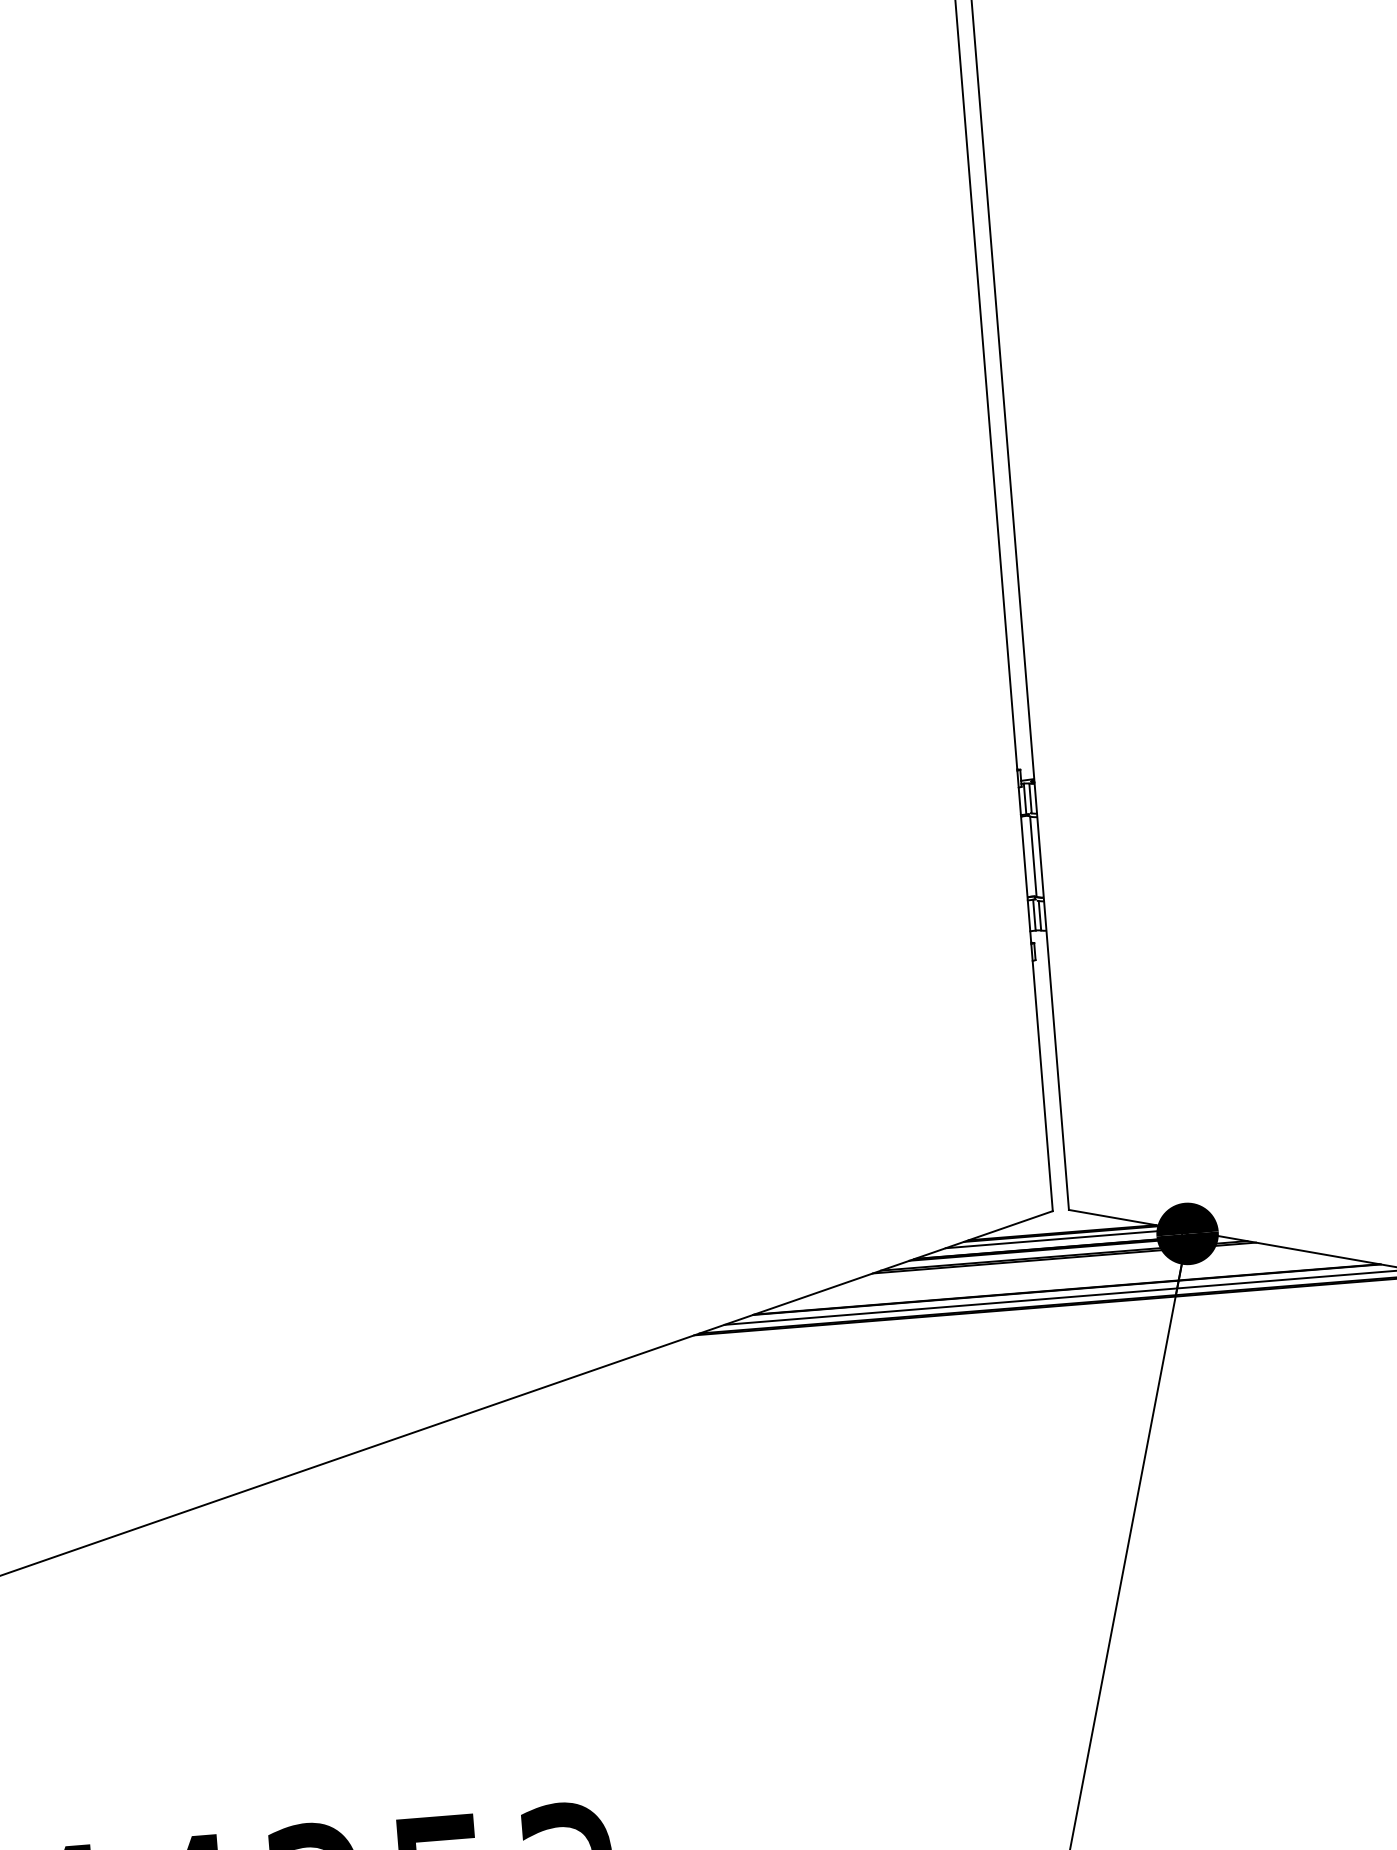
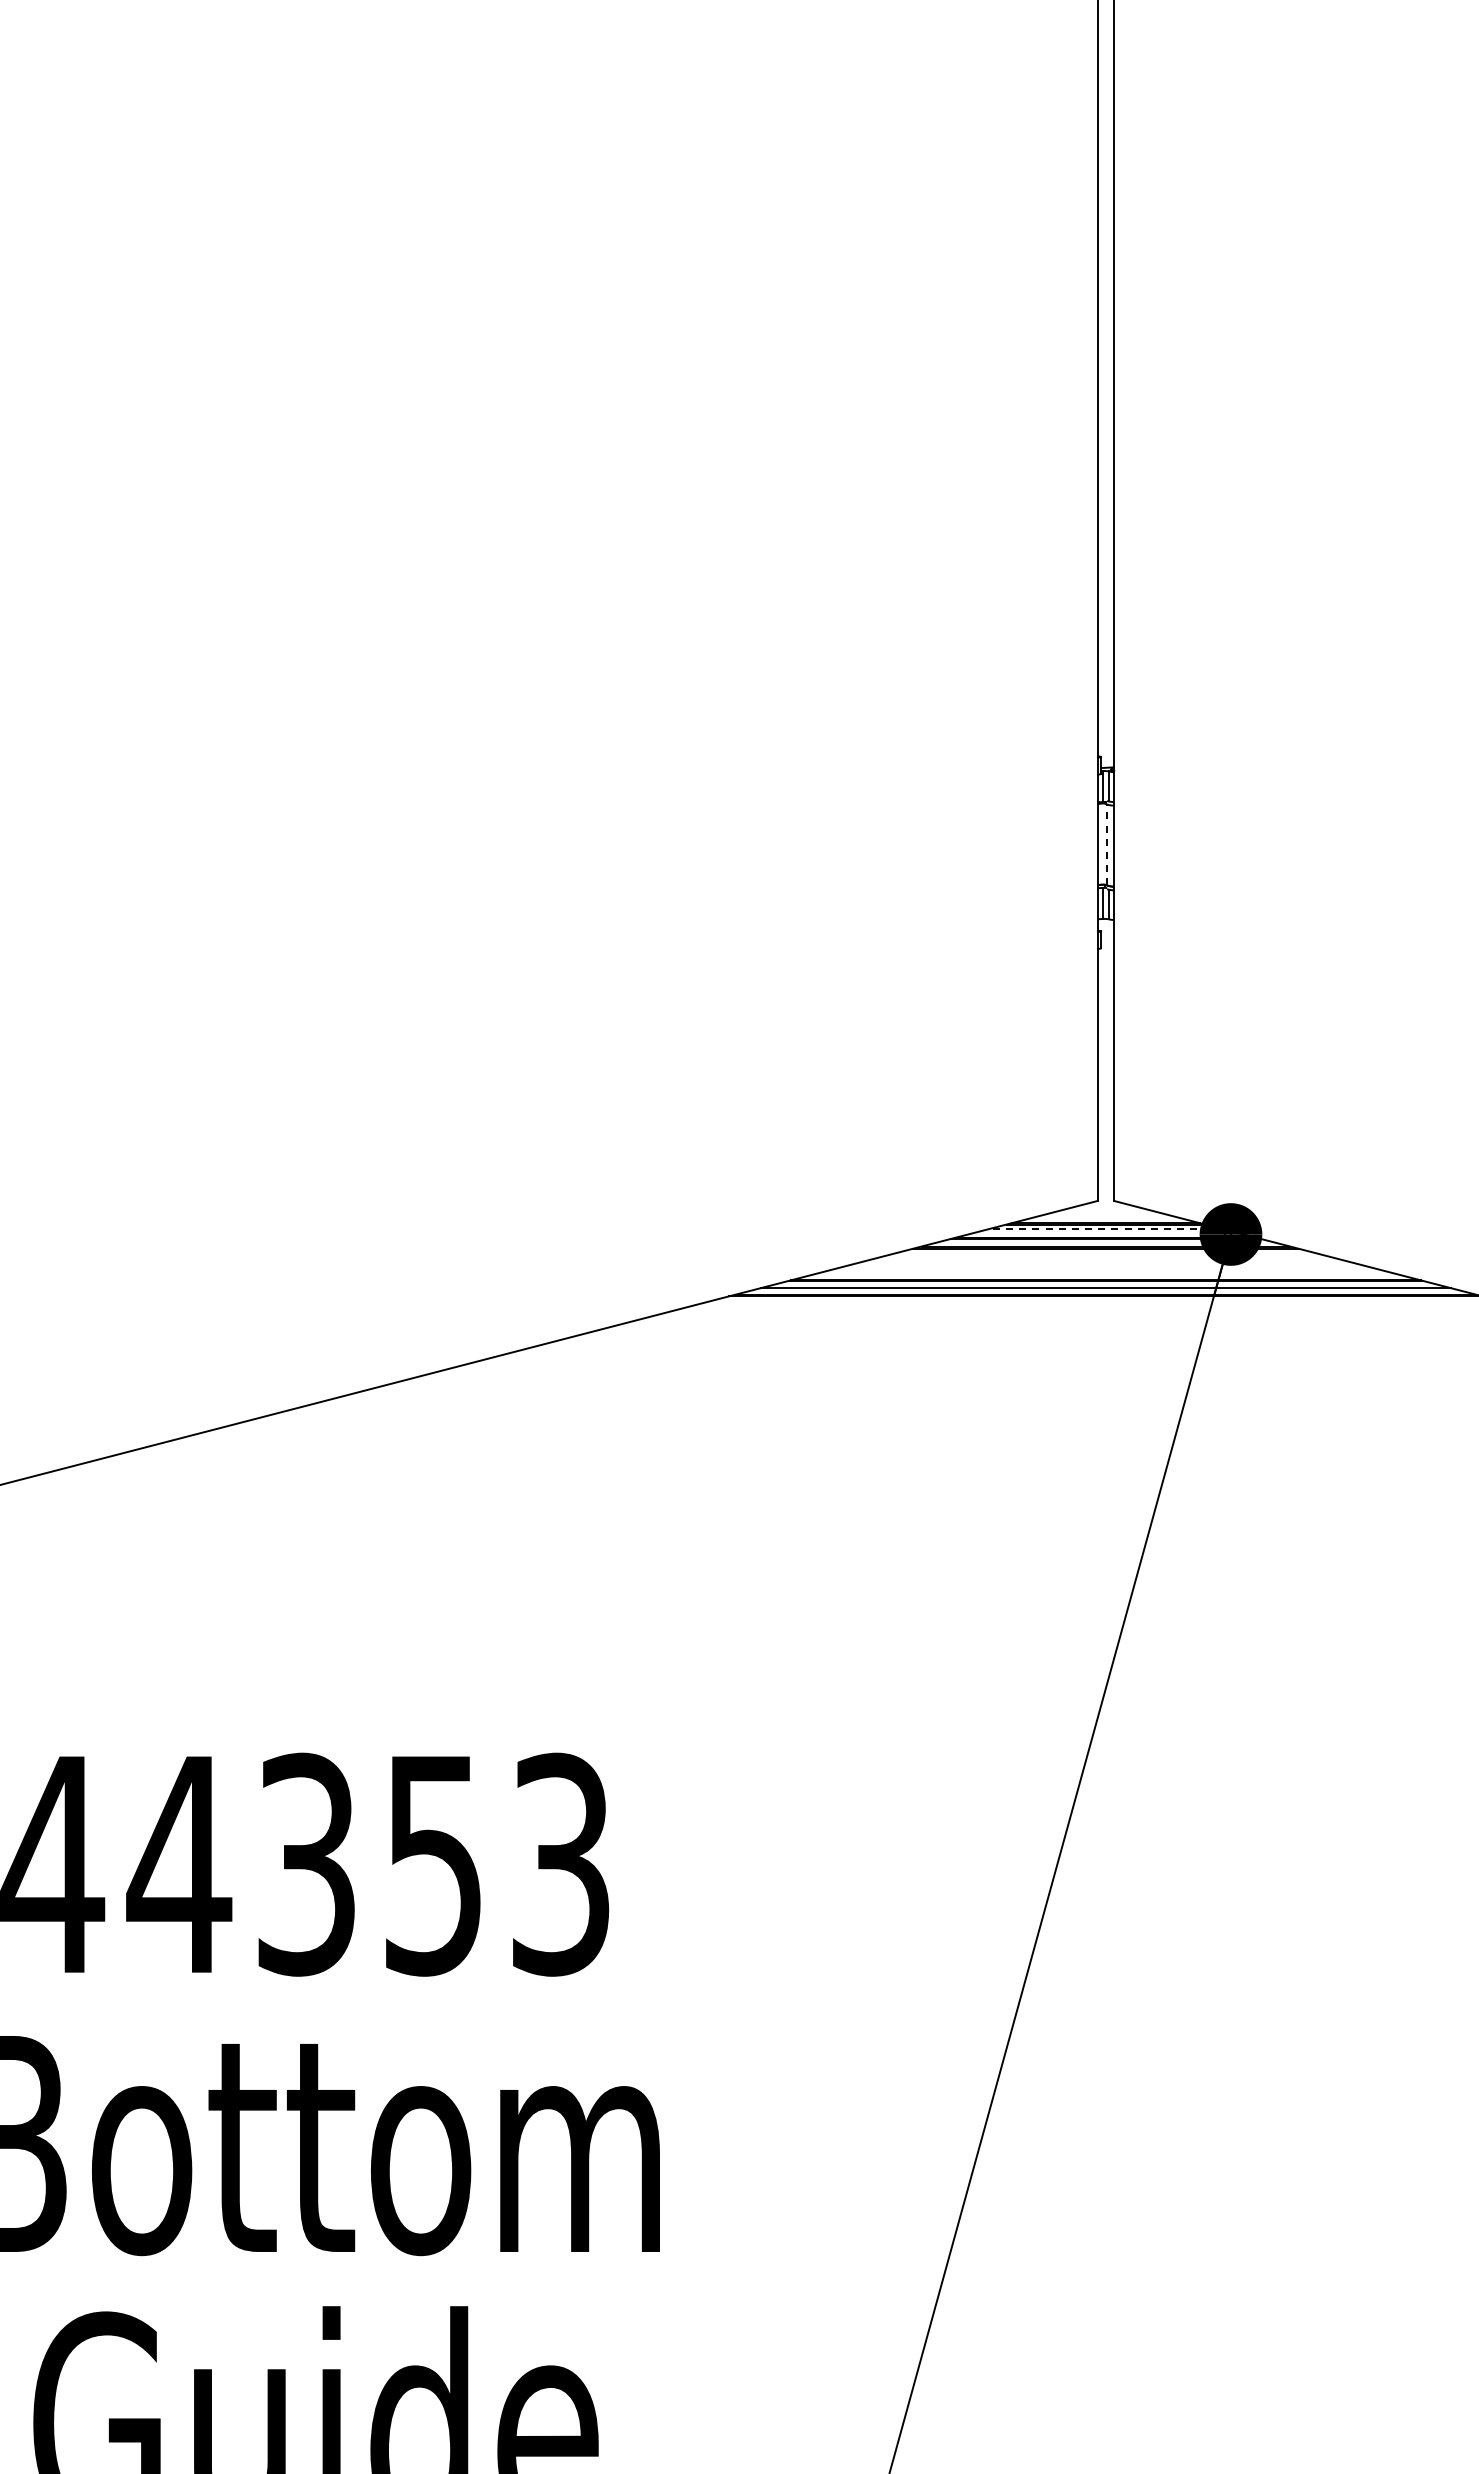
line: (1033, 856) -> (1107, 844), solid -> dashed
line: (1062, 1238) -> (1105, 1229), solid -> dashed

